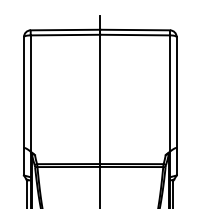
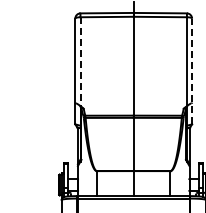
line: (30, 94) -> (80, 62), solid -> dashed
line: (177, 106) -> (192, 71), solid -> dashed

